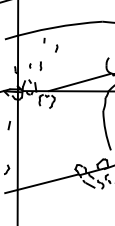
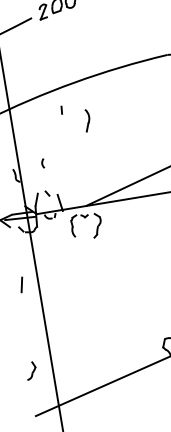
part: (56, 48) -> (87, 121), size x1.6
part: (40, 65) -> (62, 159), removed

